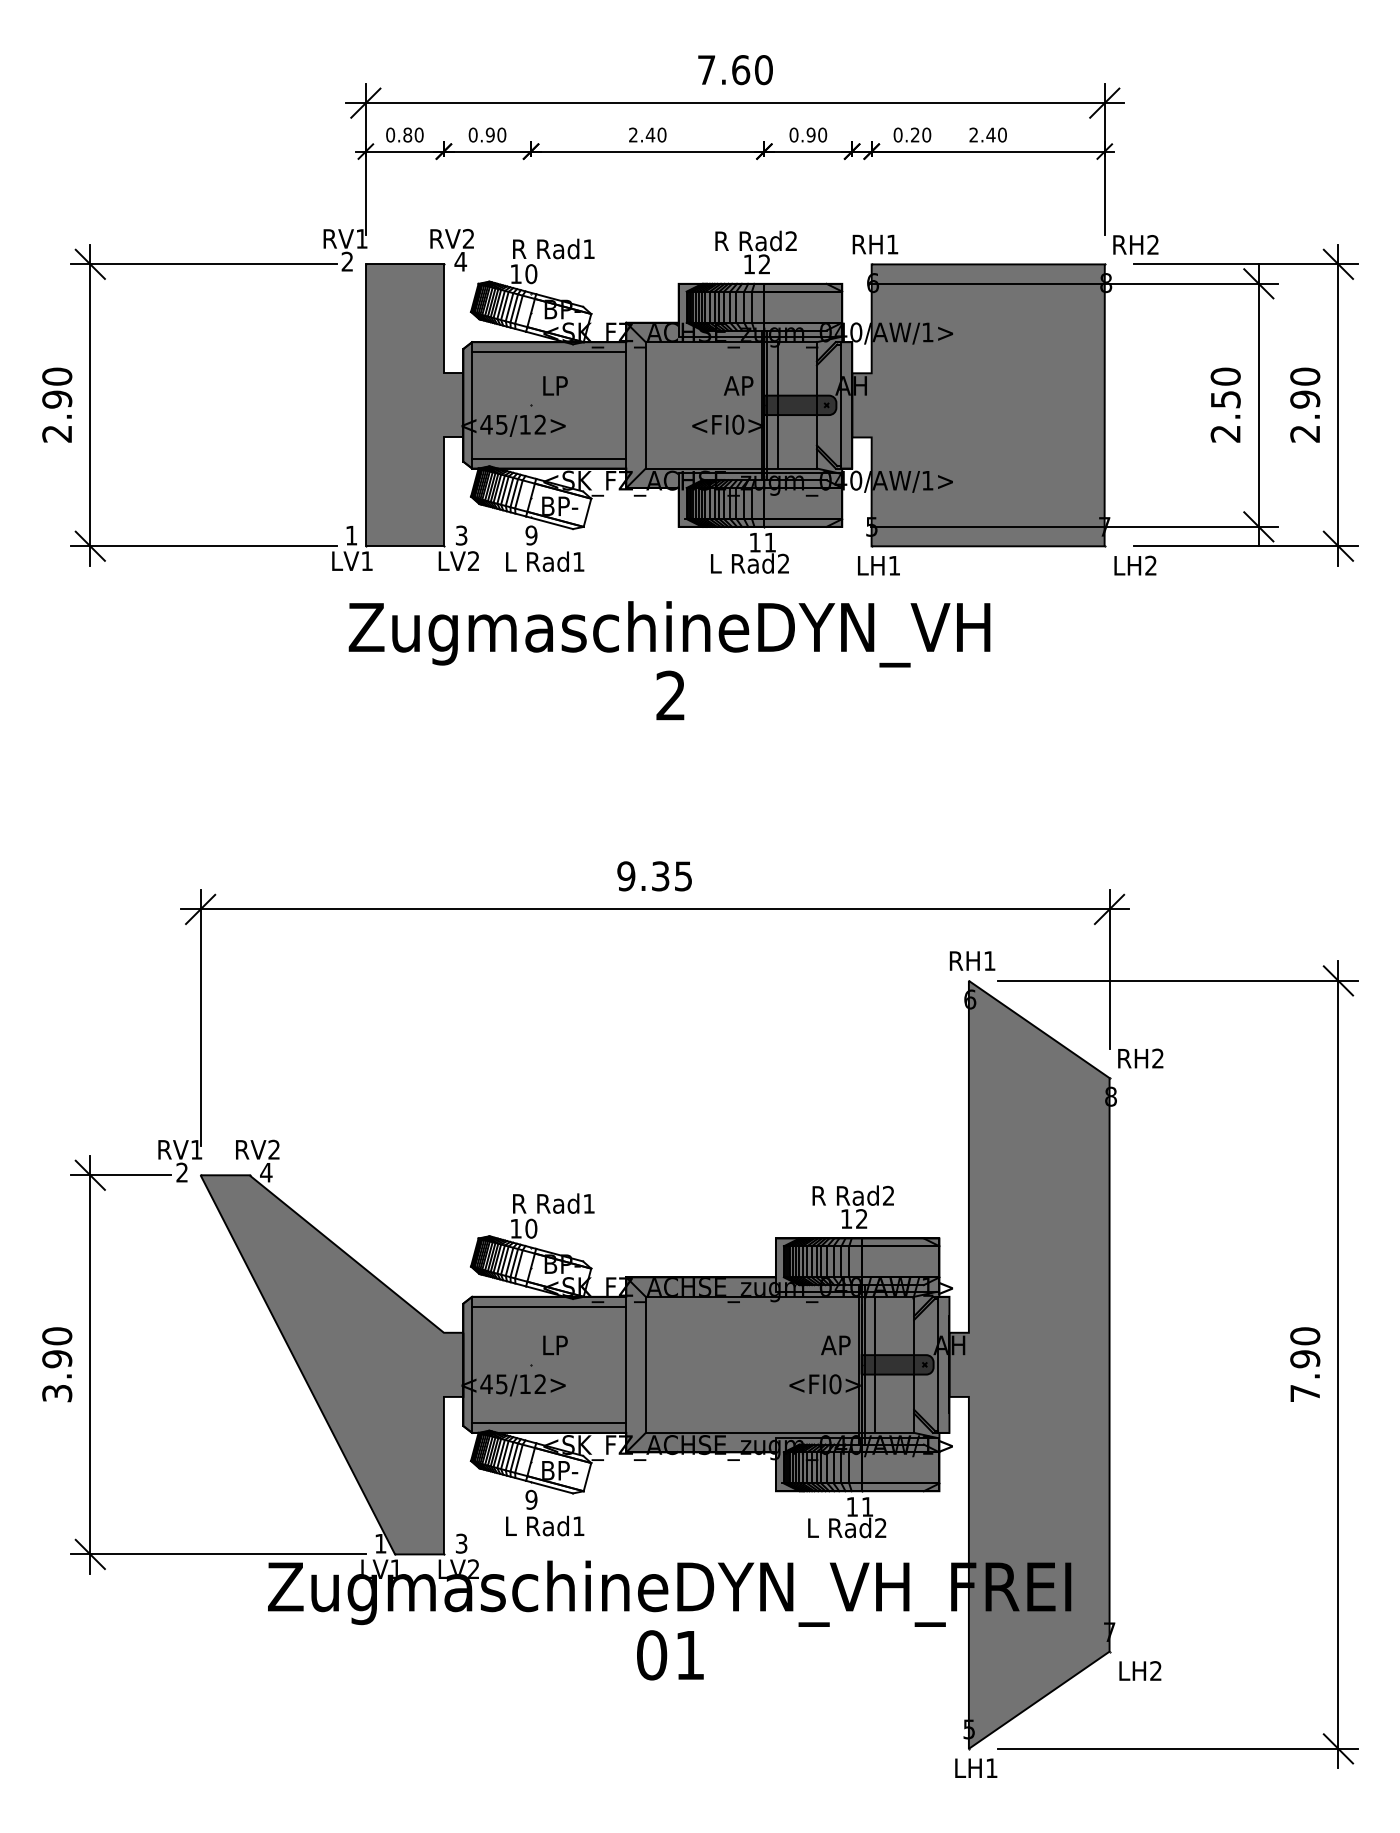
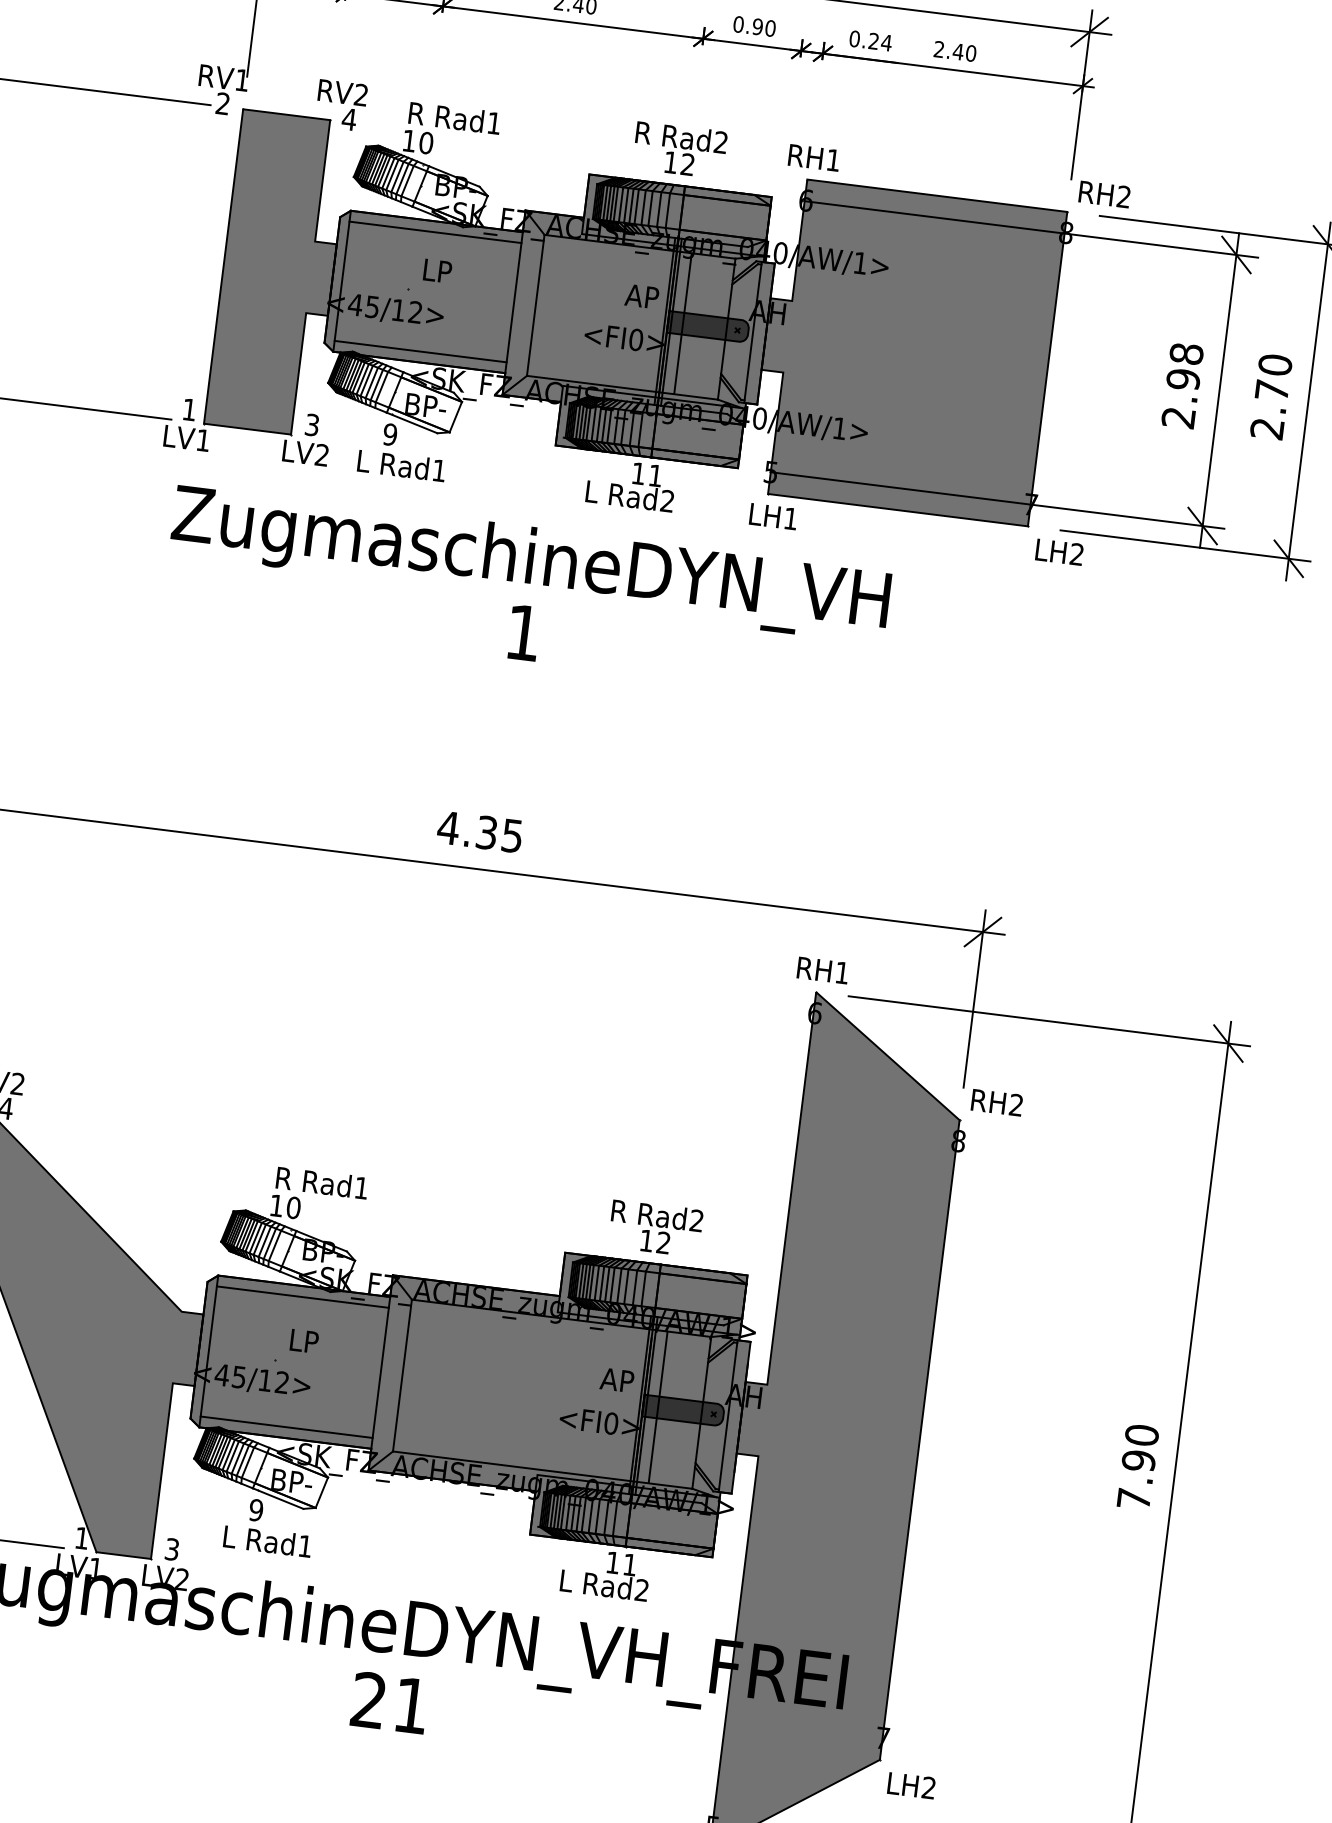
text: (926, 134) -> (886, 42), 0.20 -> 0.24
text: (1225, 387) -> (1184, 366), 2.50 -> 2.98
text: (1305, 399) -> (1272, 390), 2.90 -> 2.70
text: (670, 695) -> (523, 632), 2 -> 1
text: (625, 876) -> (447, 828), 9.35 -> 4.35
text: (652, 1655) -> (369, 1700), 01 -> 21

